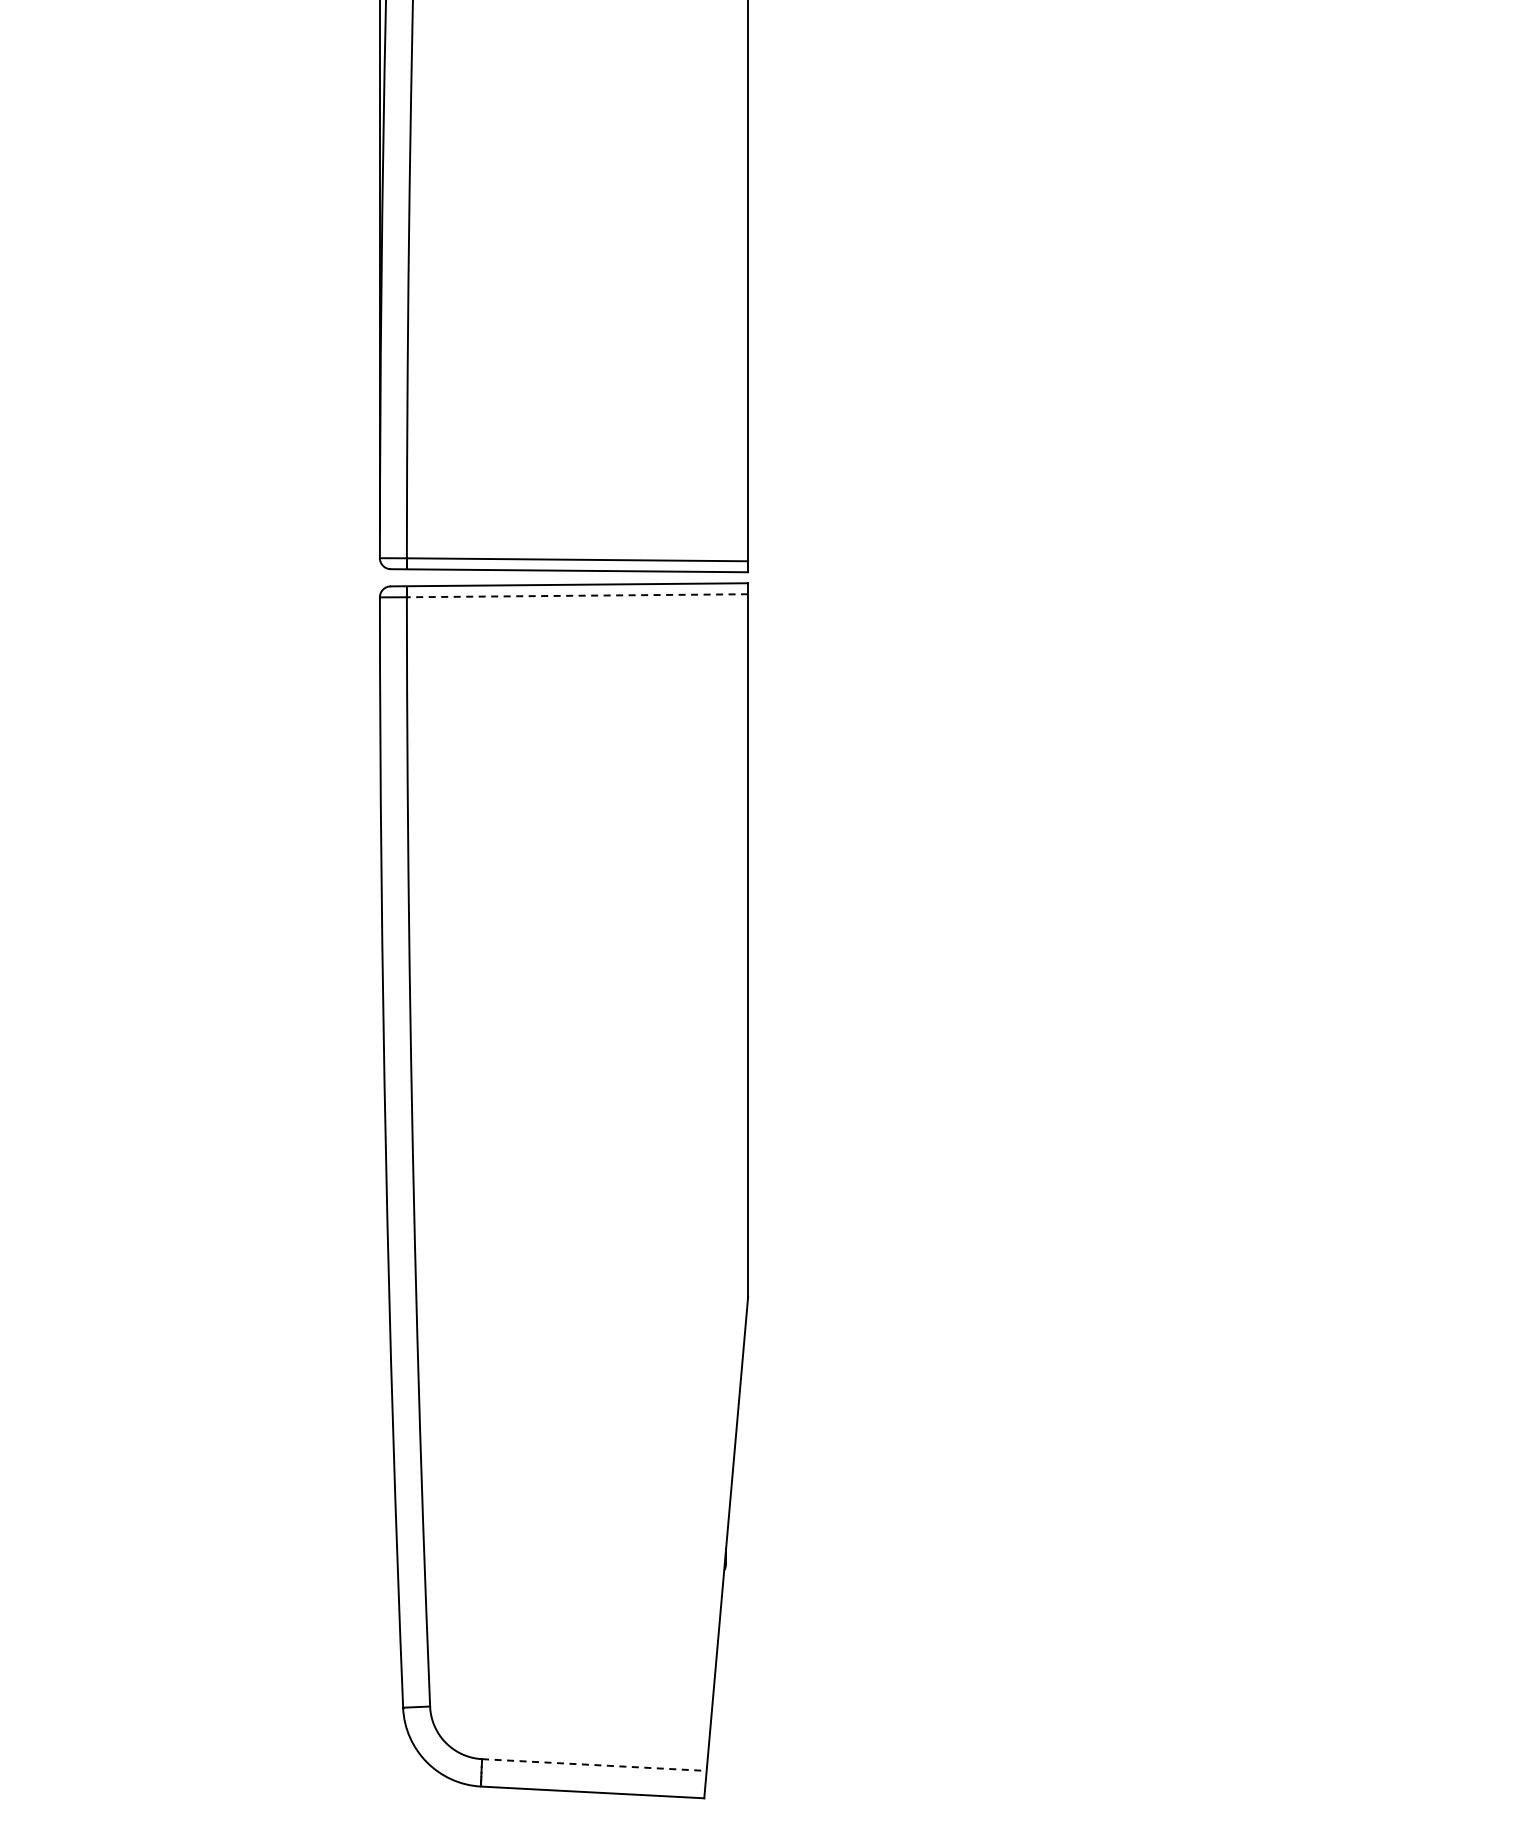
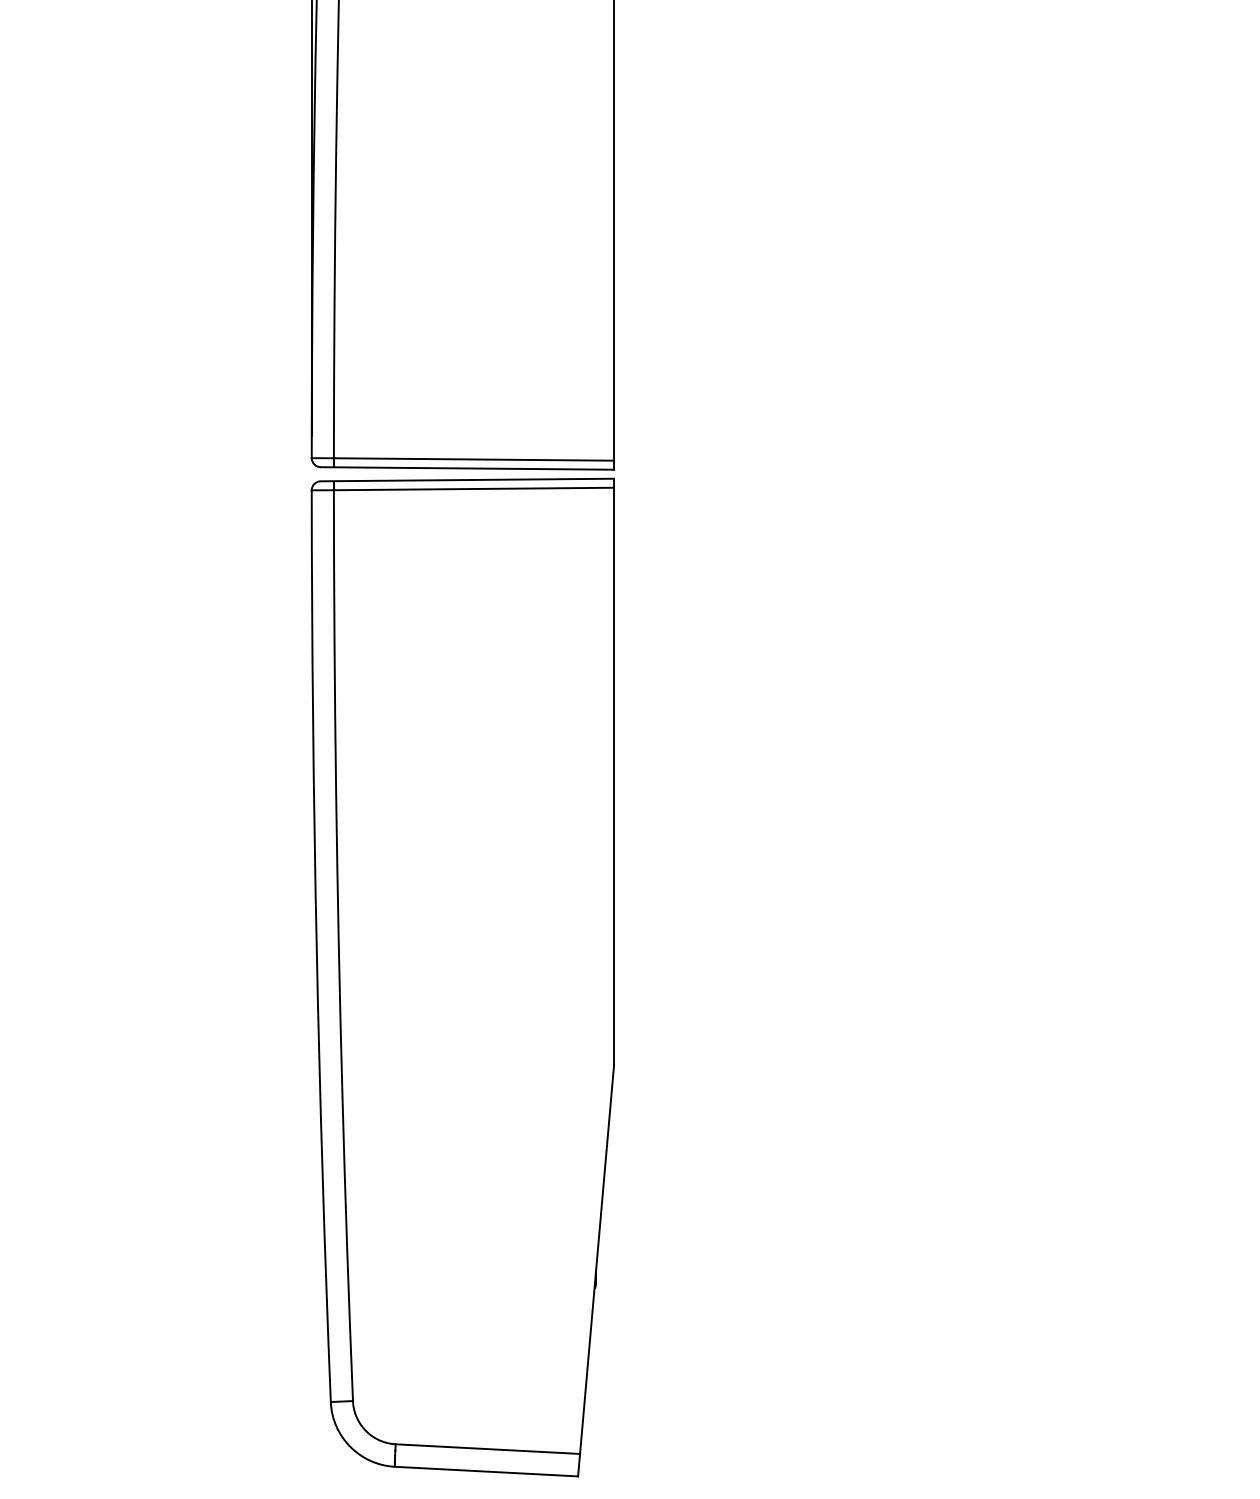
line: (577, 595) -> (473, 488), dashed -> solid
line: (594, 1765) -> (487, 1449), dashed -> solid

